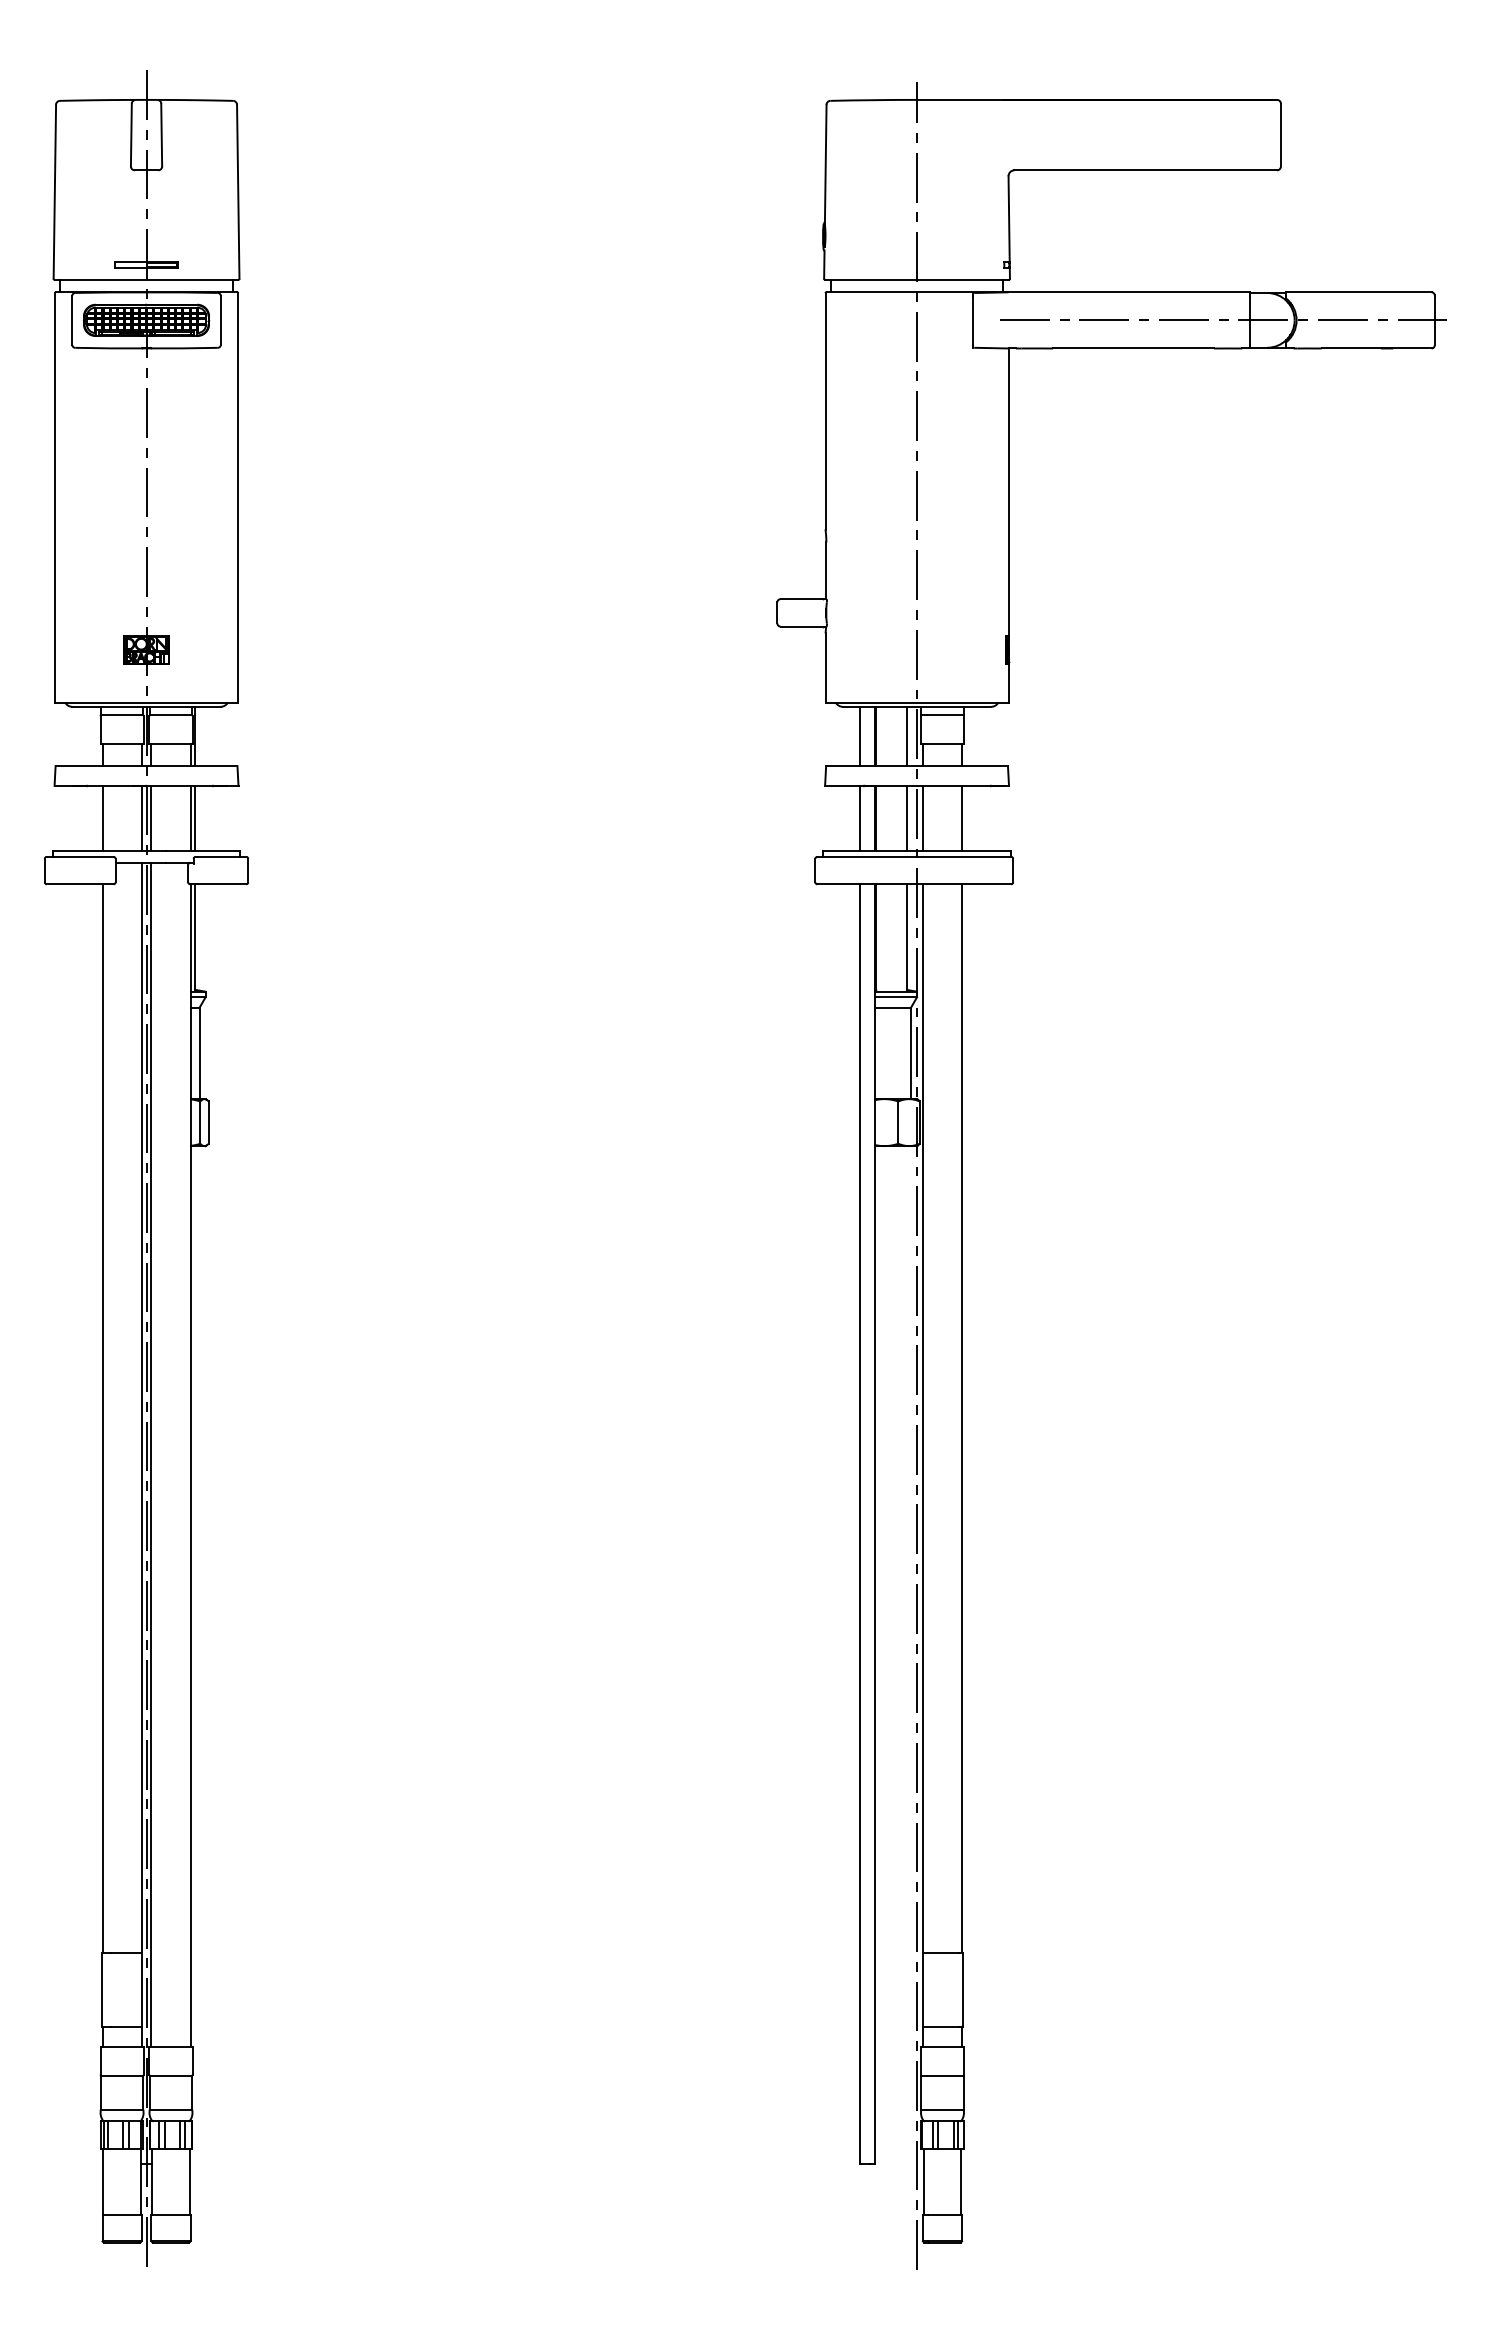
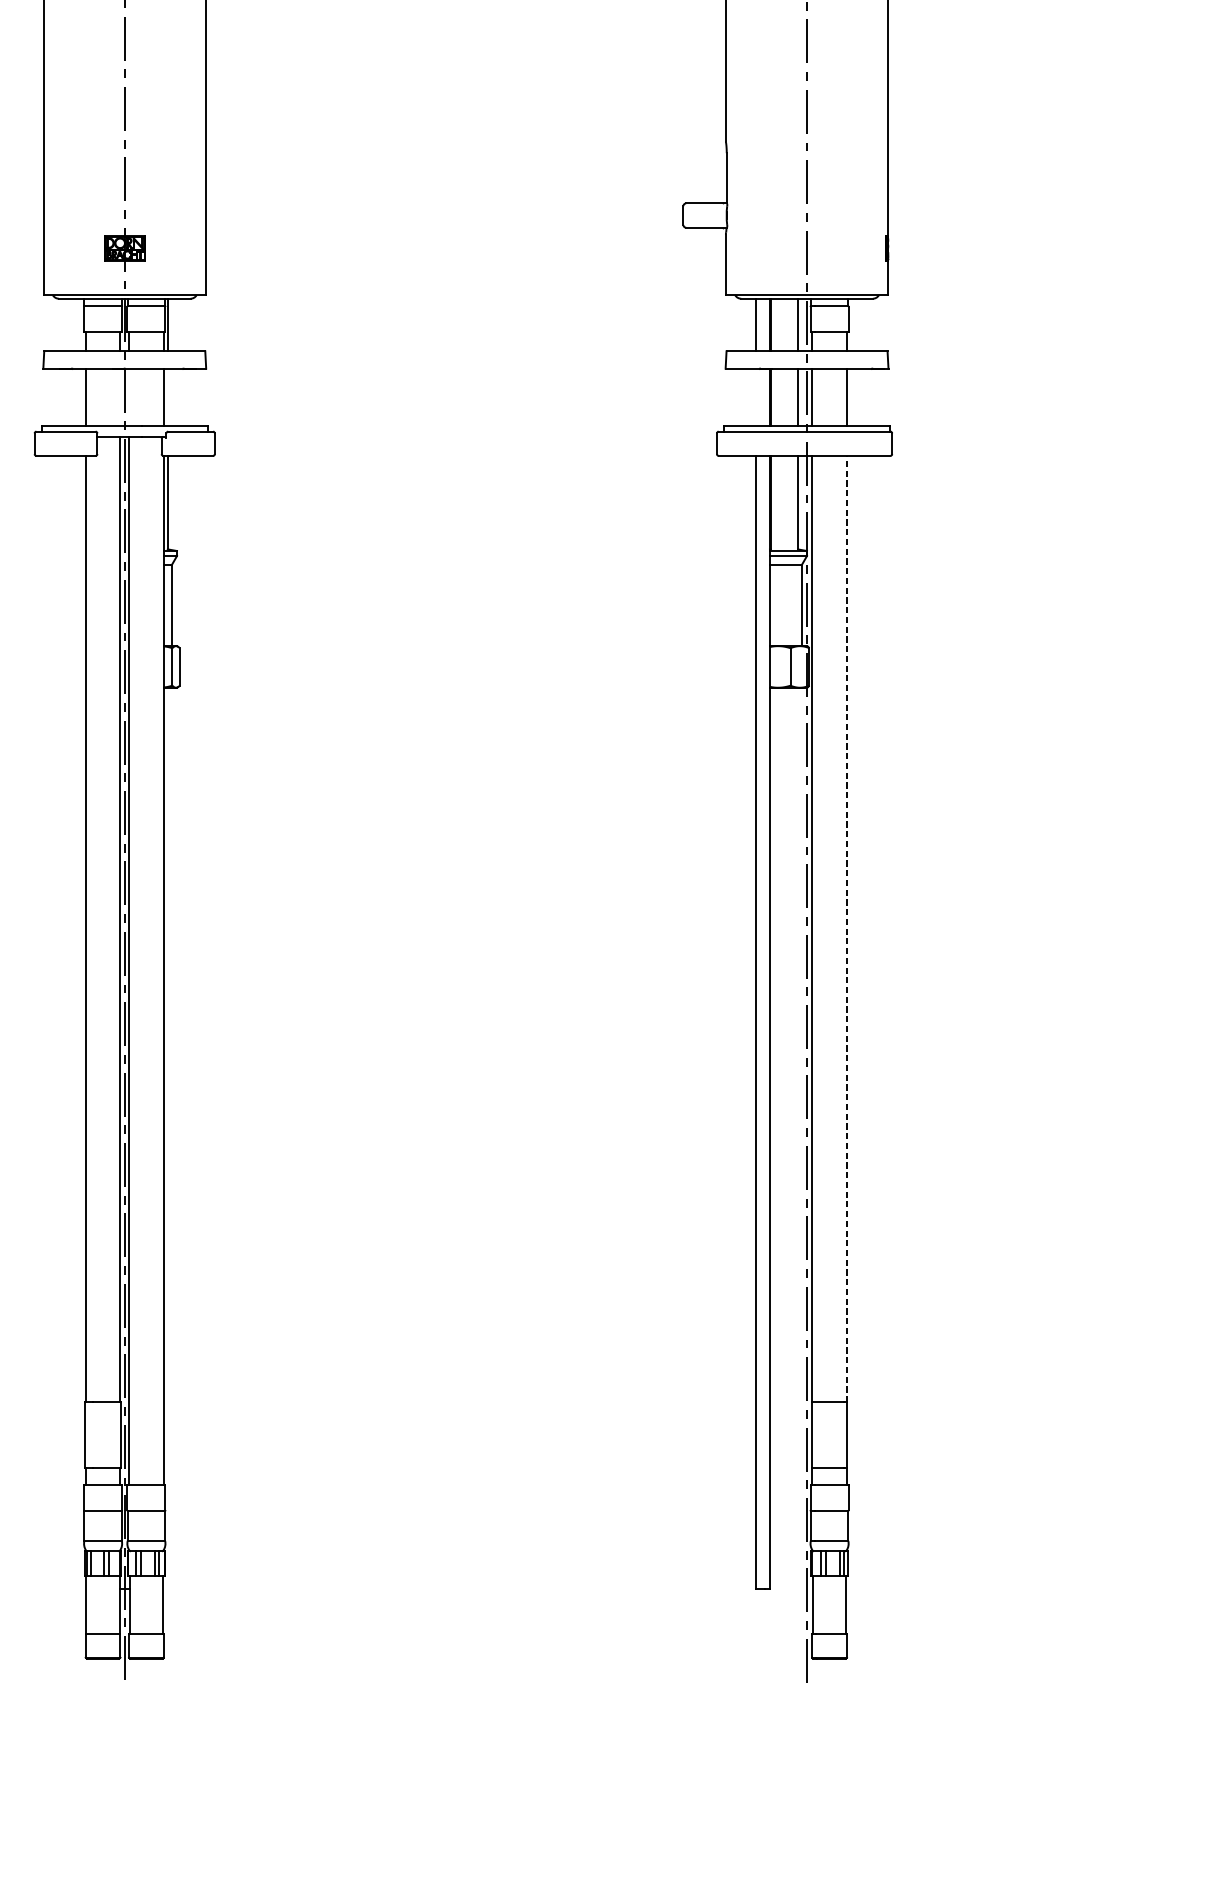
line: (141, 818) -> (120, 397), removed
line: (151, 818) -> (129, 397), removed
line: (195, 818) -> (168, 397), removed
line: (859, 818) -> (756, 397), removed
line: (962, 1418) -> (847, 928), solid -> dashed

